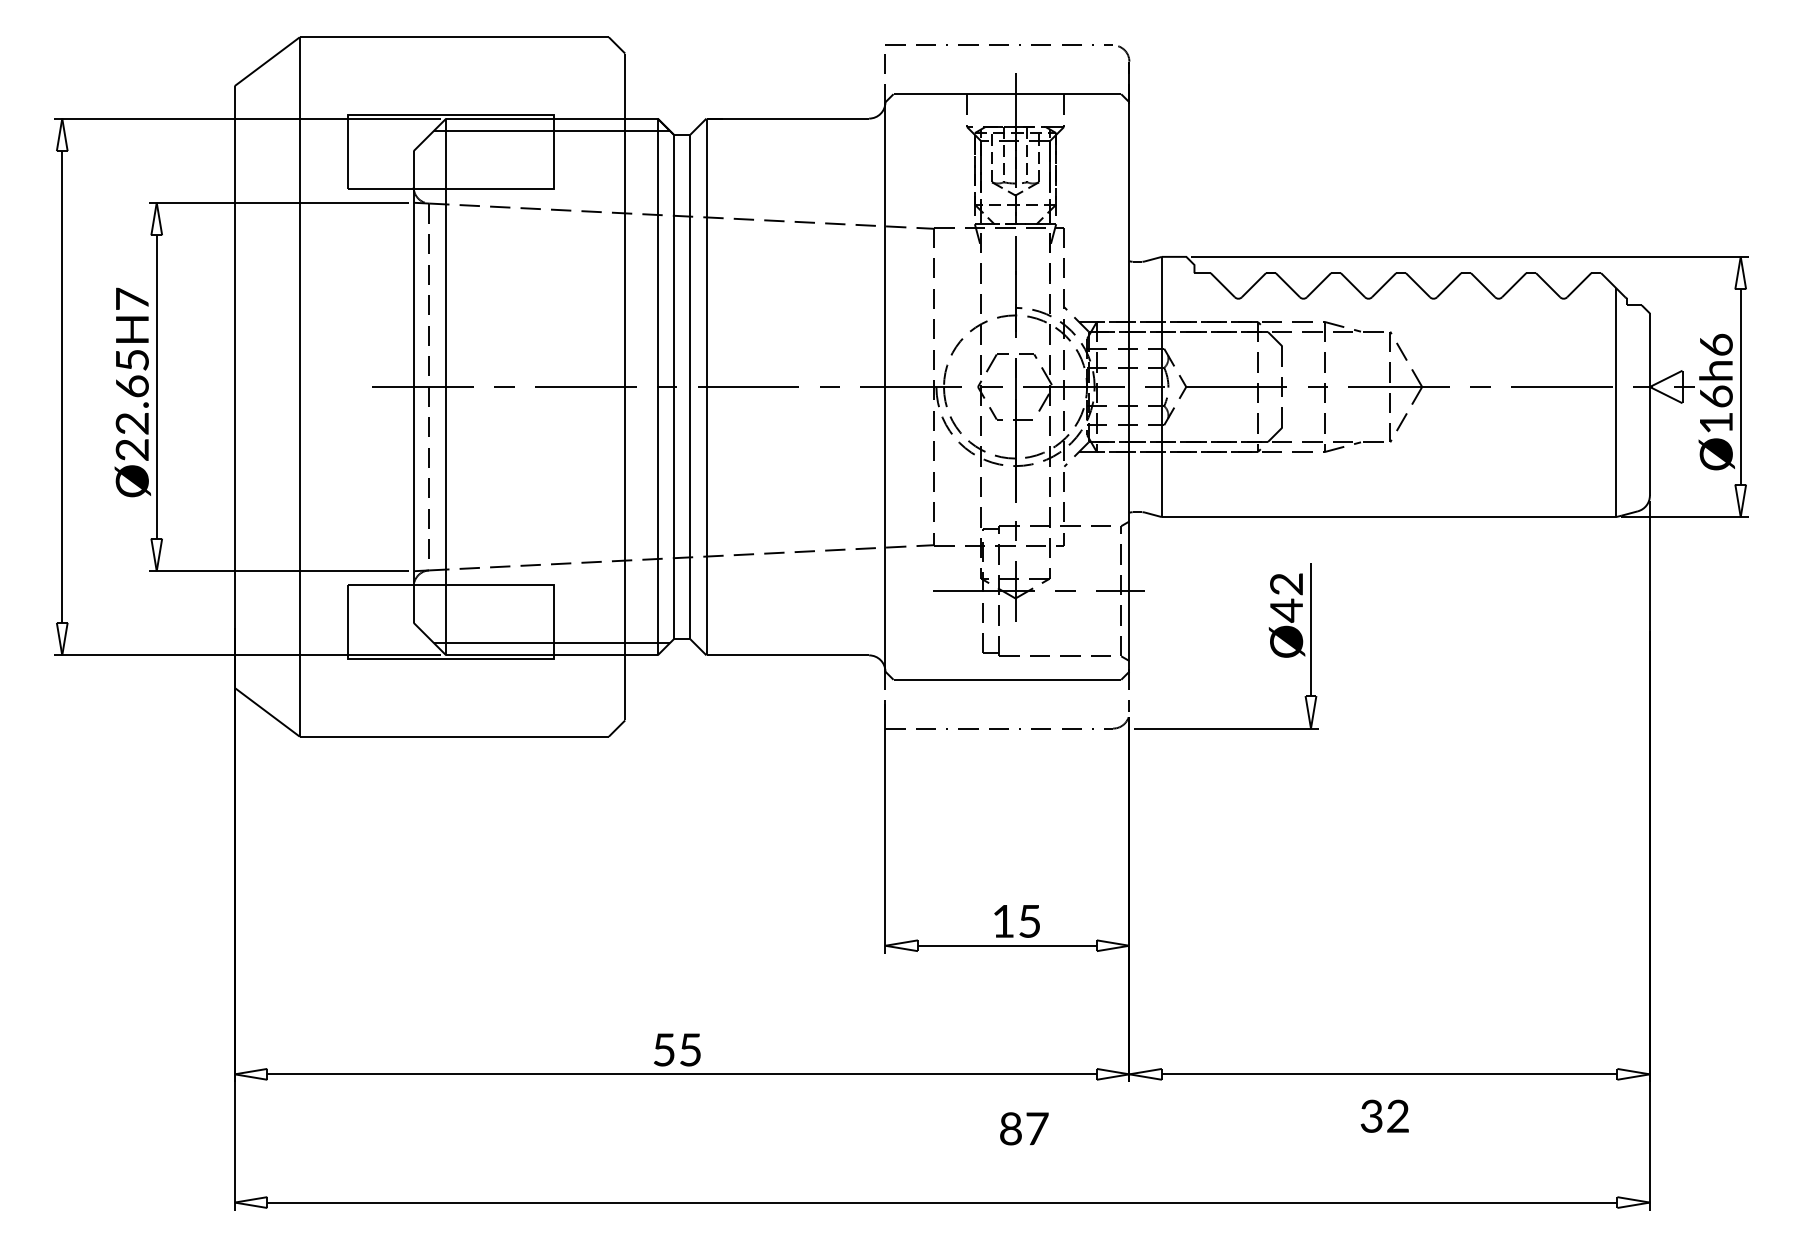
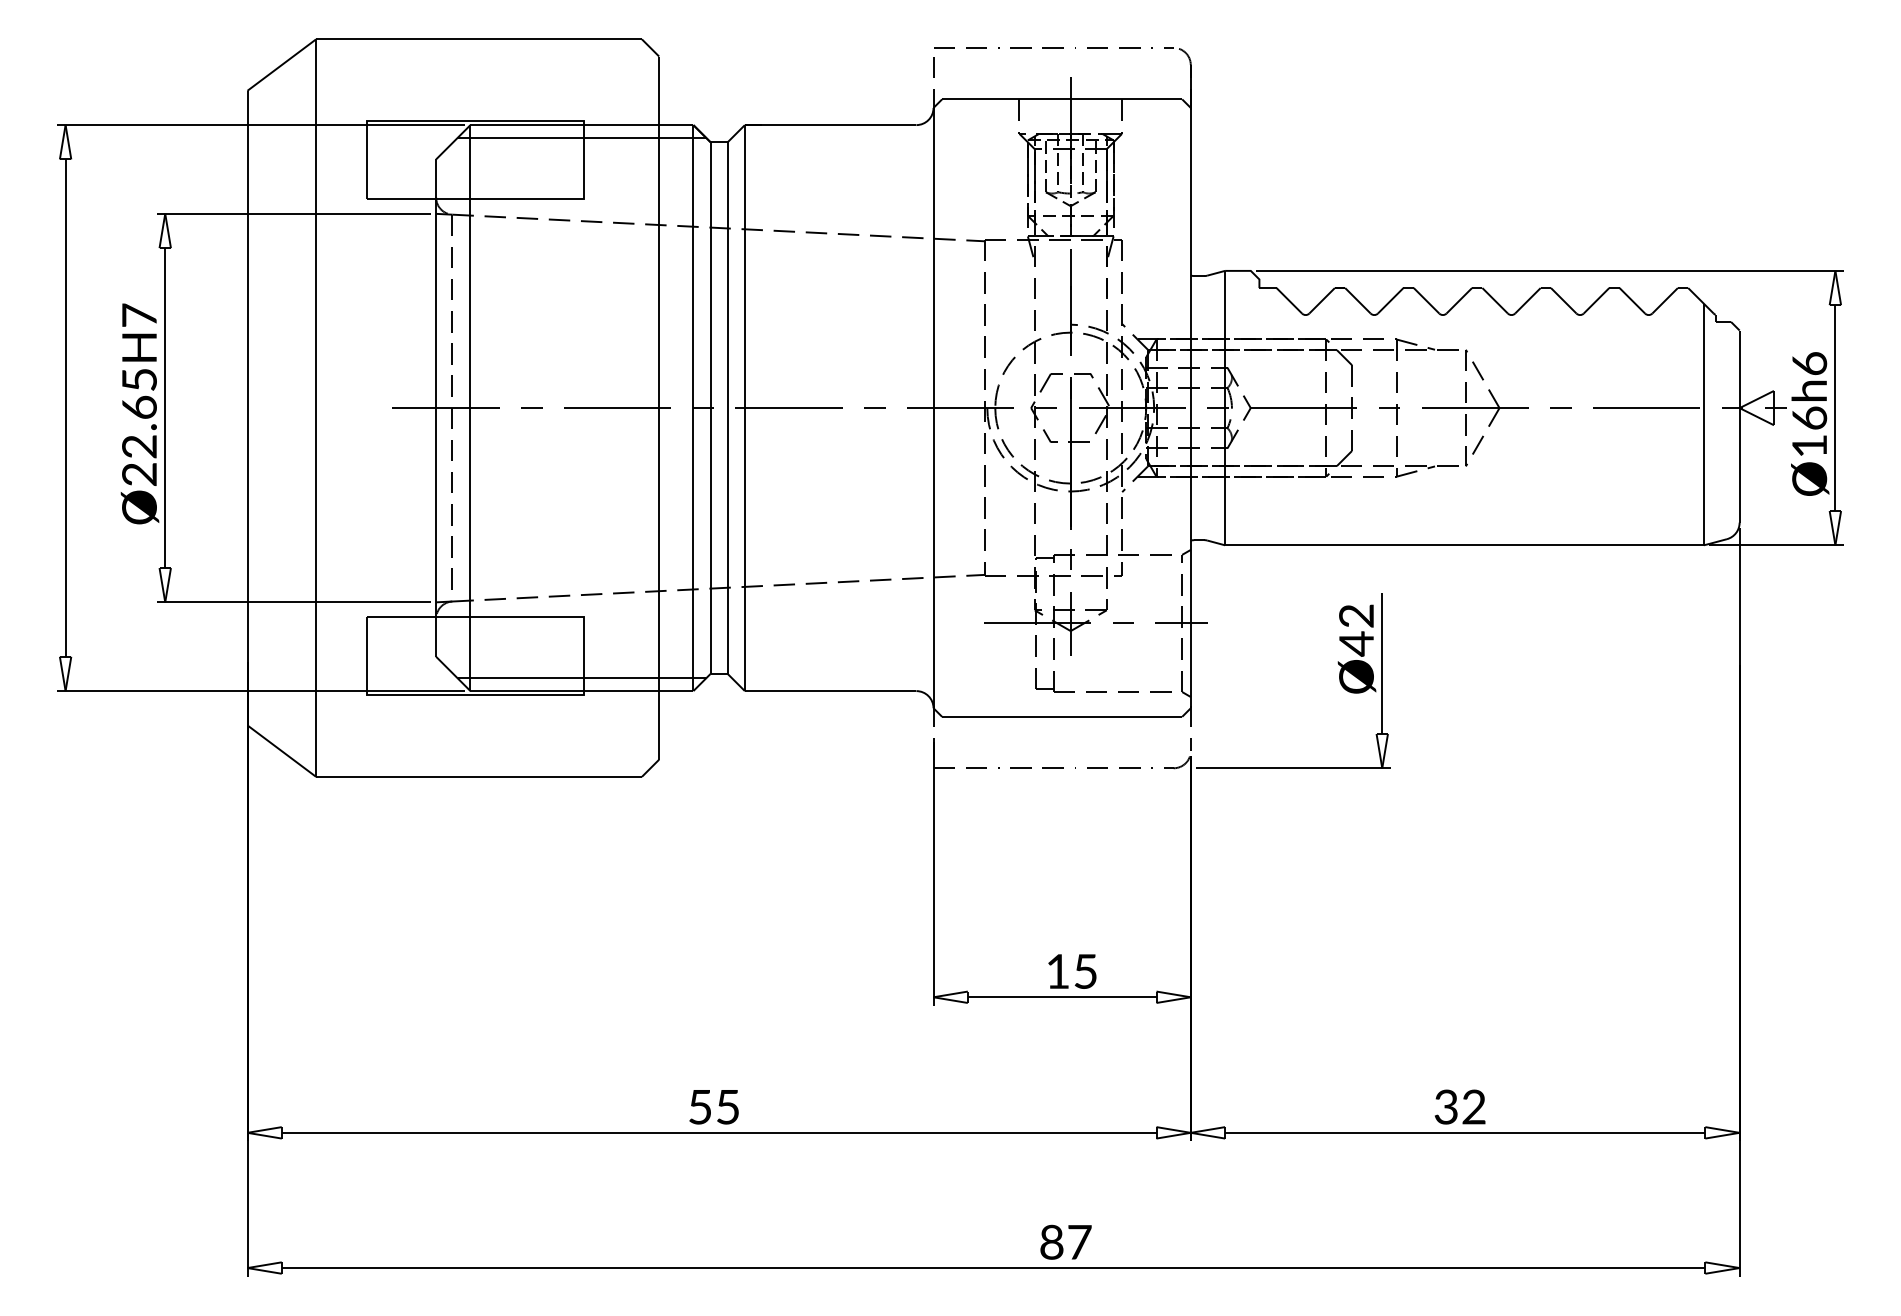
text: (1384, 1115) -> (1459, 1106), moved
text: (1023, 1128) -> (1065, 1241), moved

